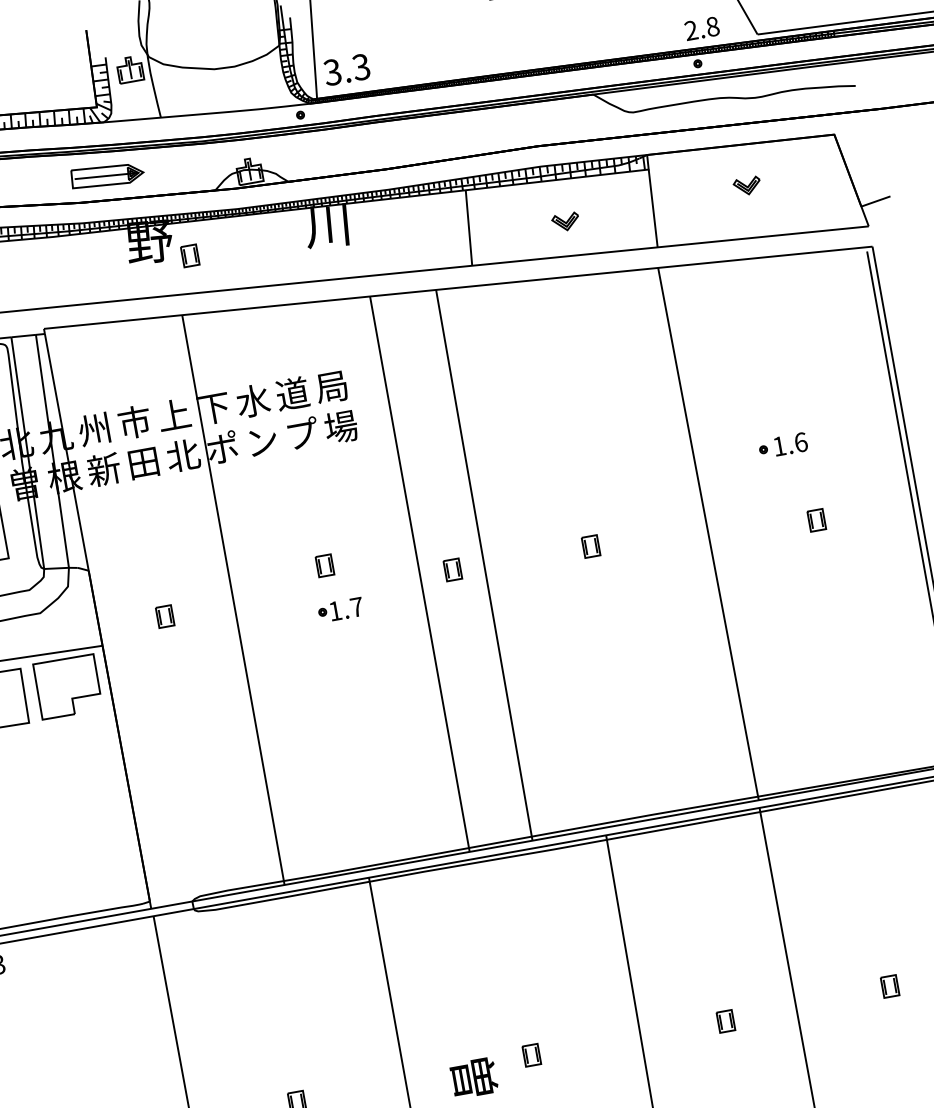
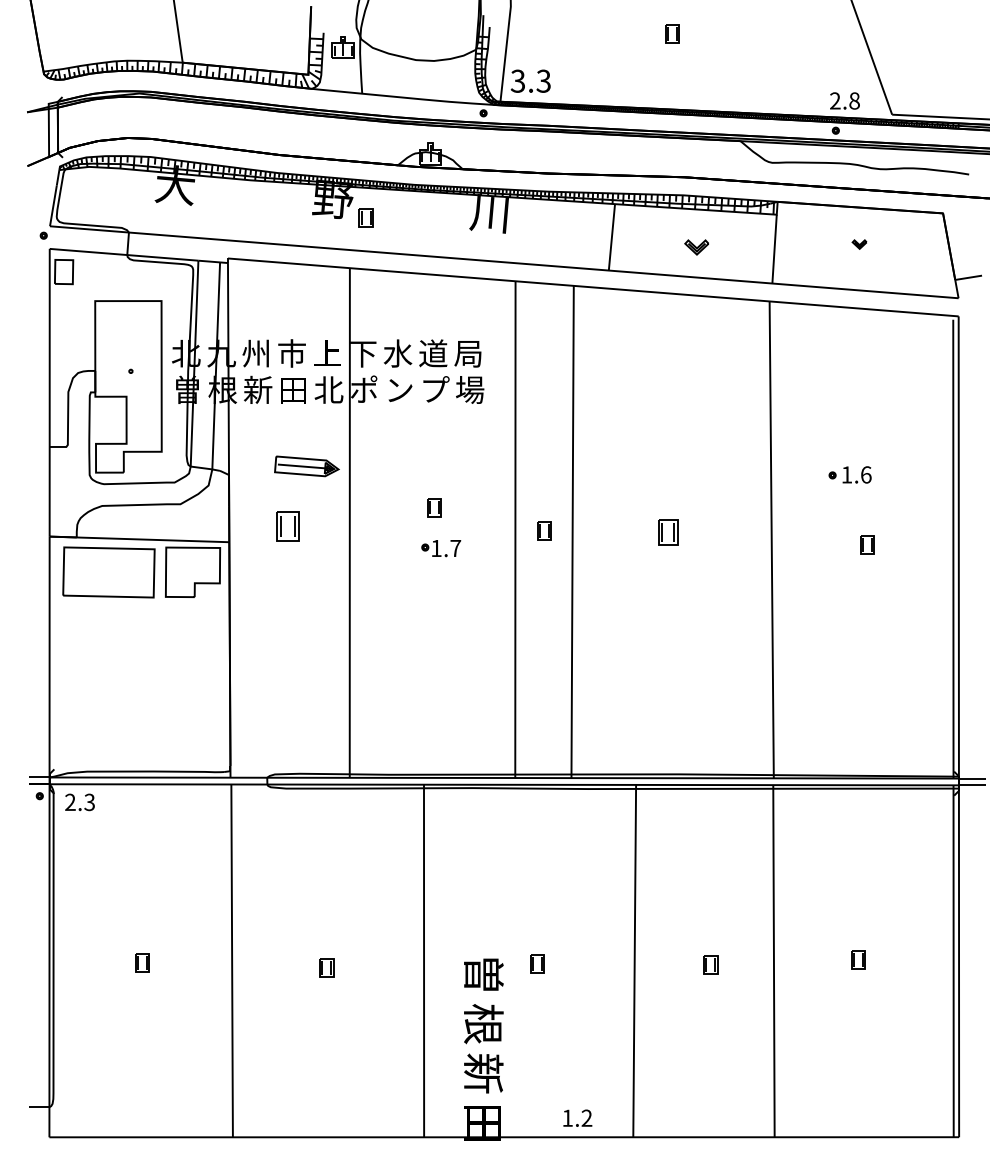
part: (107, 175) -> (306, 466), moved
part: (747, 186) -> (859, 244), size x0.6
part: (590, 545) -> (667, 531), size x1.4
part: (164, 616) -> (287, 526), size x1.6

